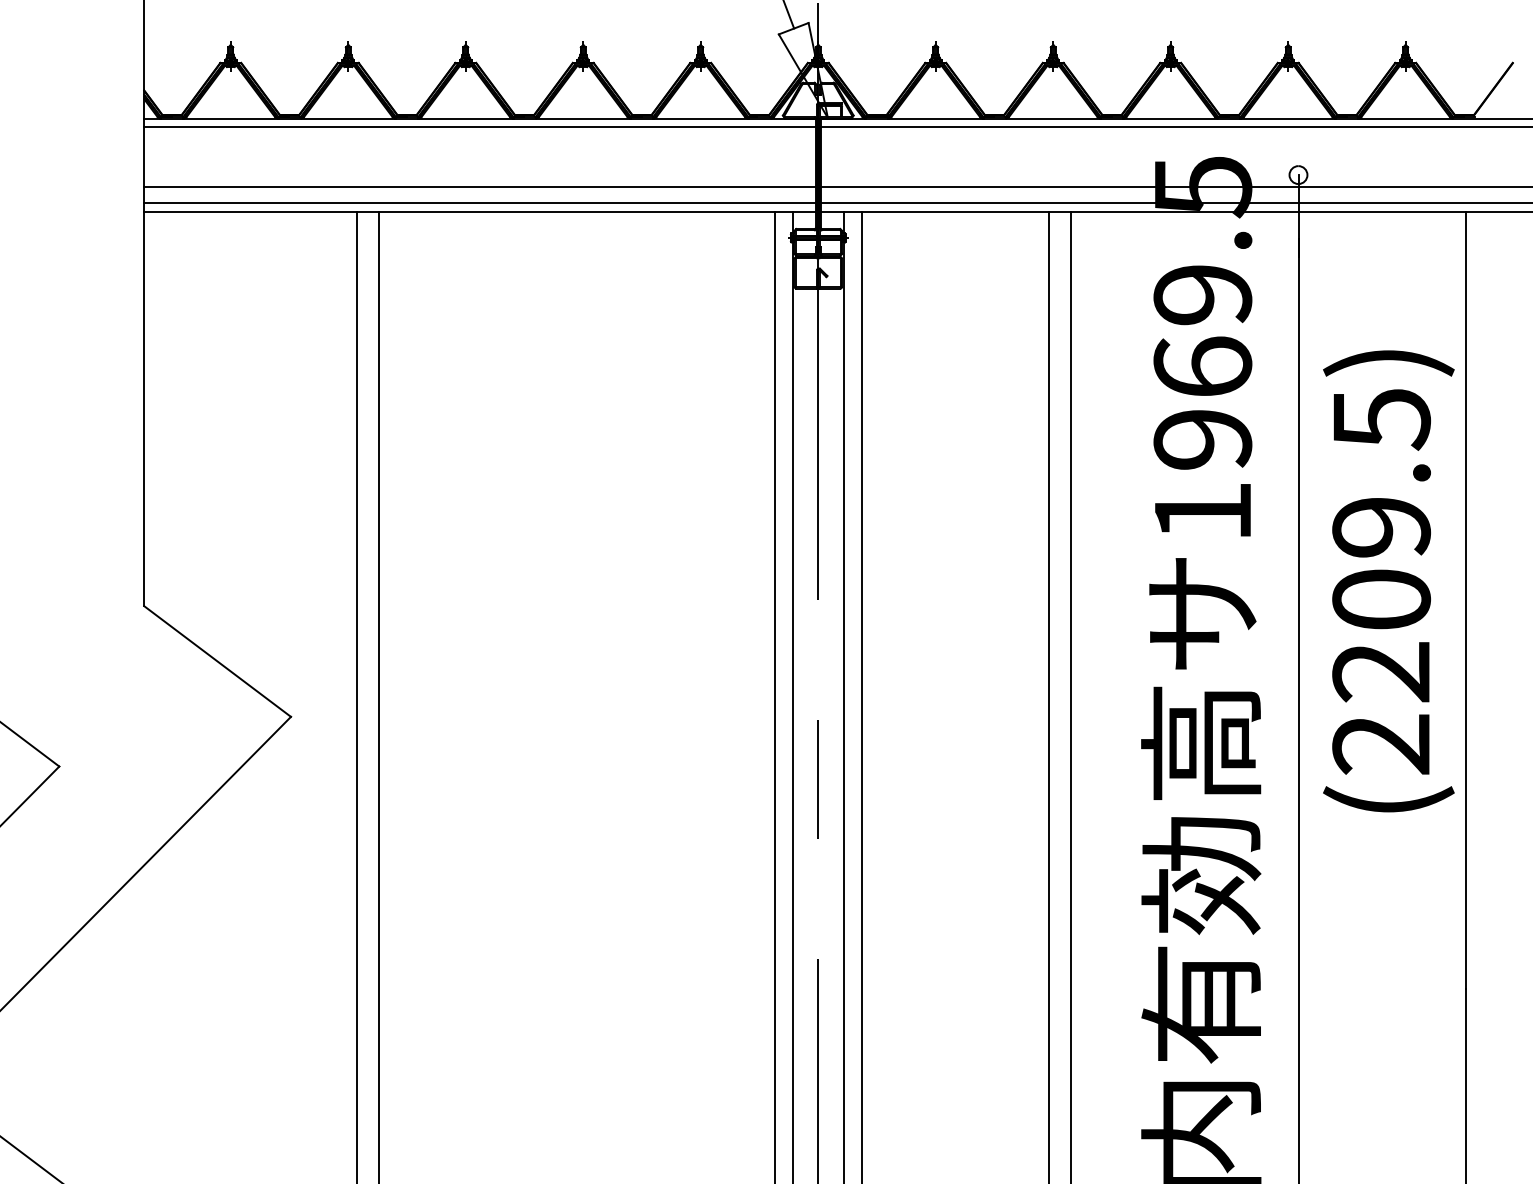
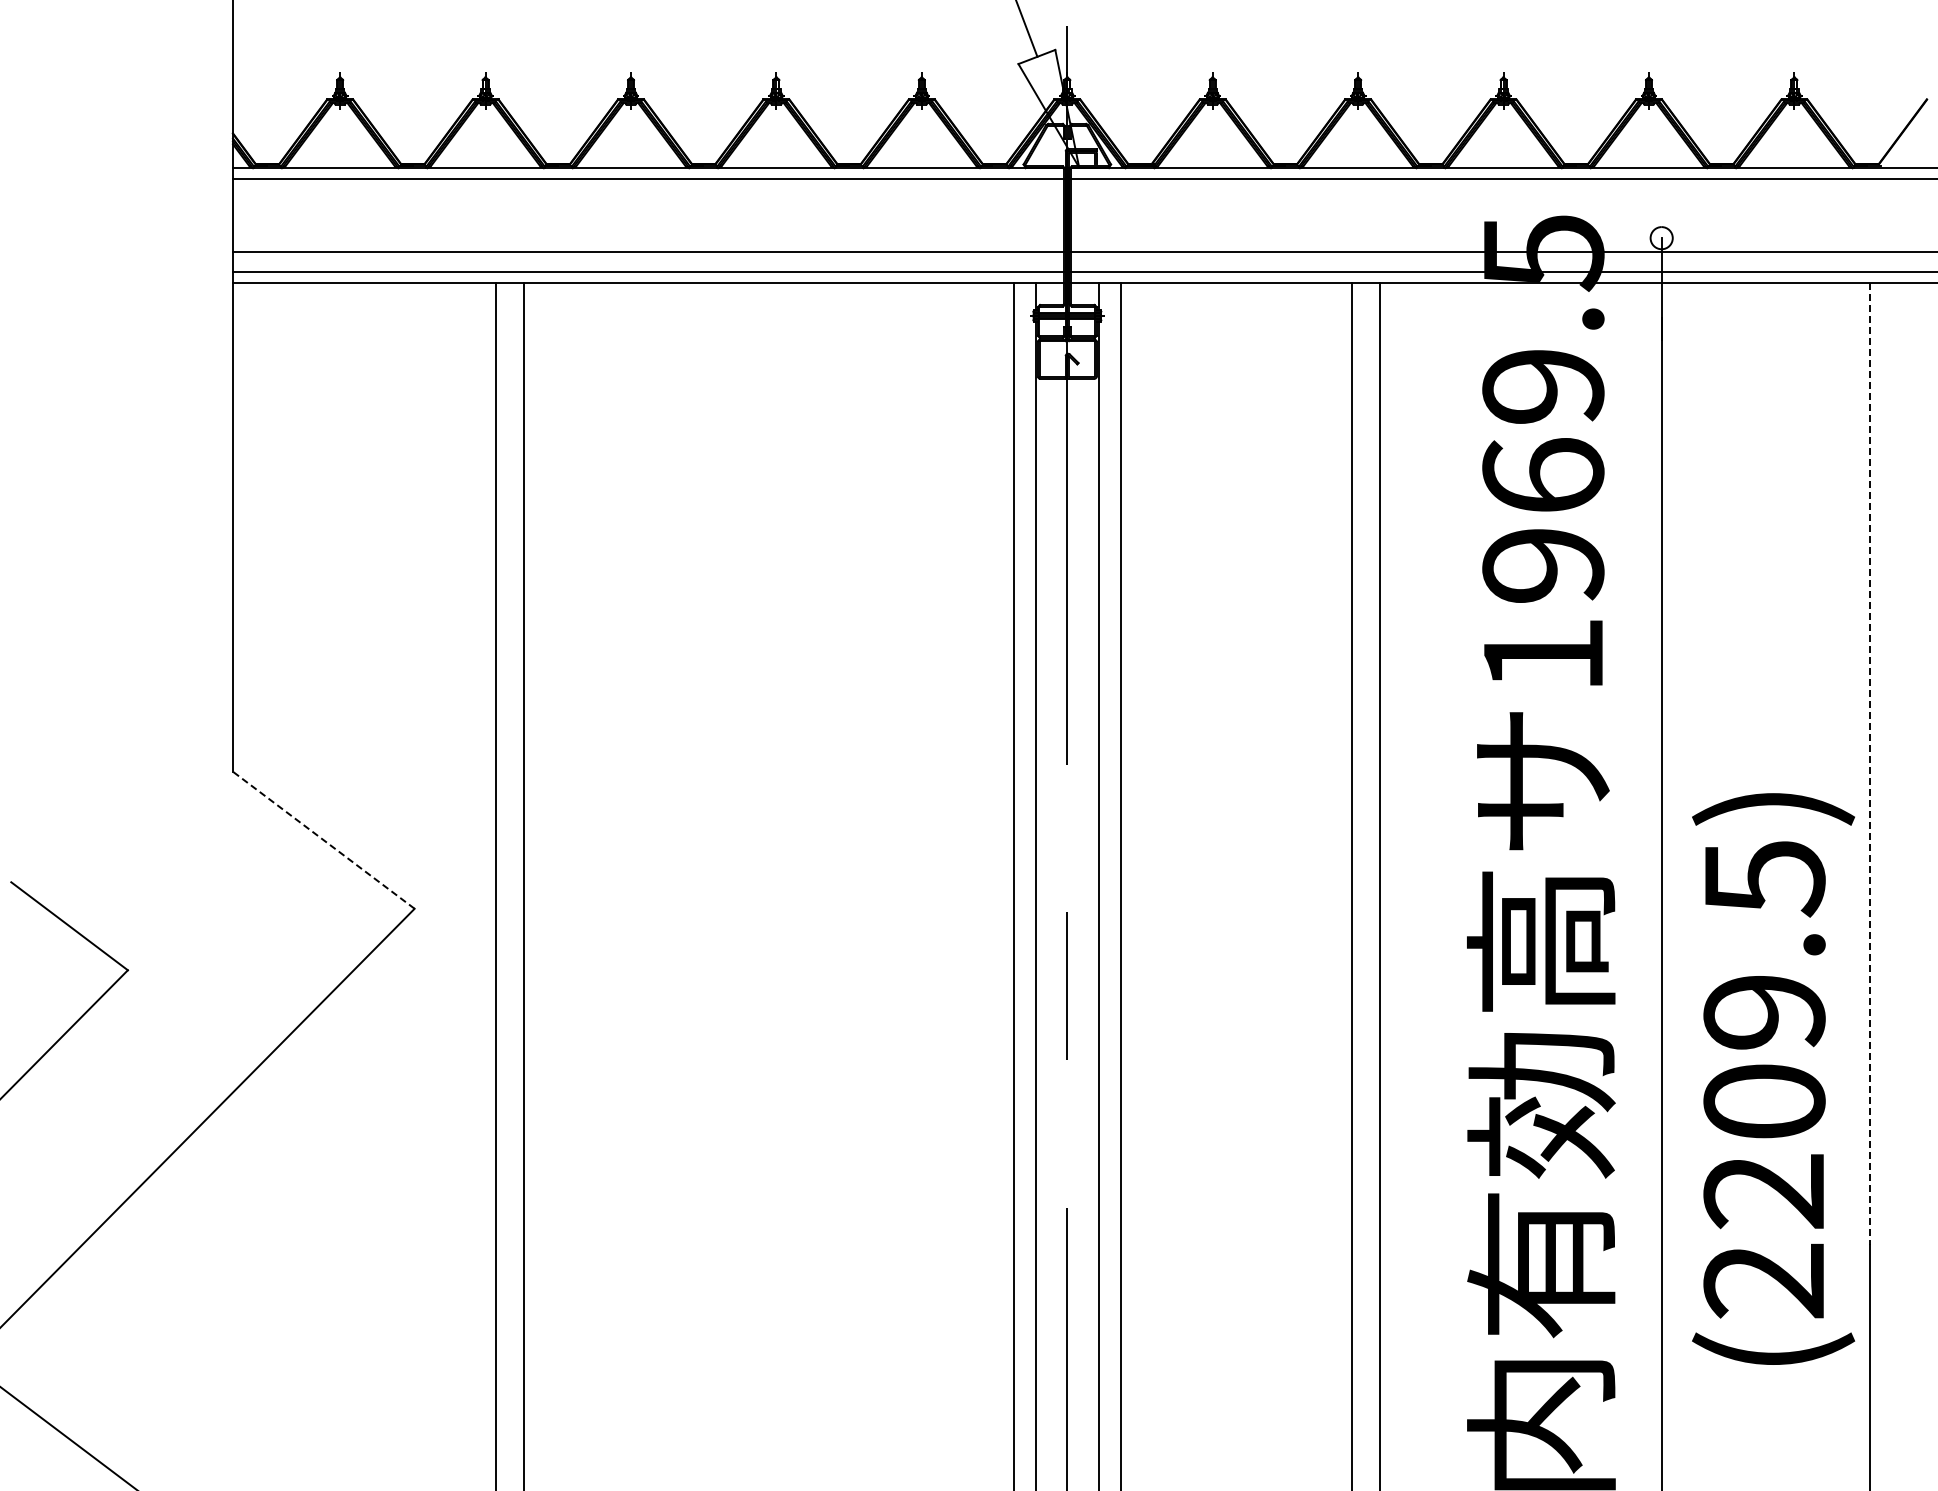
text: (1388, 580) -> (1773, 1078), moved
line: (1466, 600) -> (1869, 764), solid -> dashed
line: (217, 661) -> (323, 840), solid -> dashed

